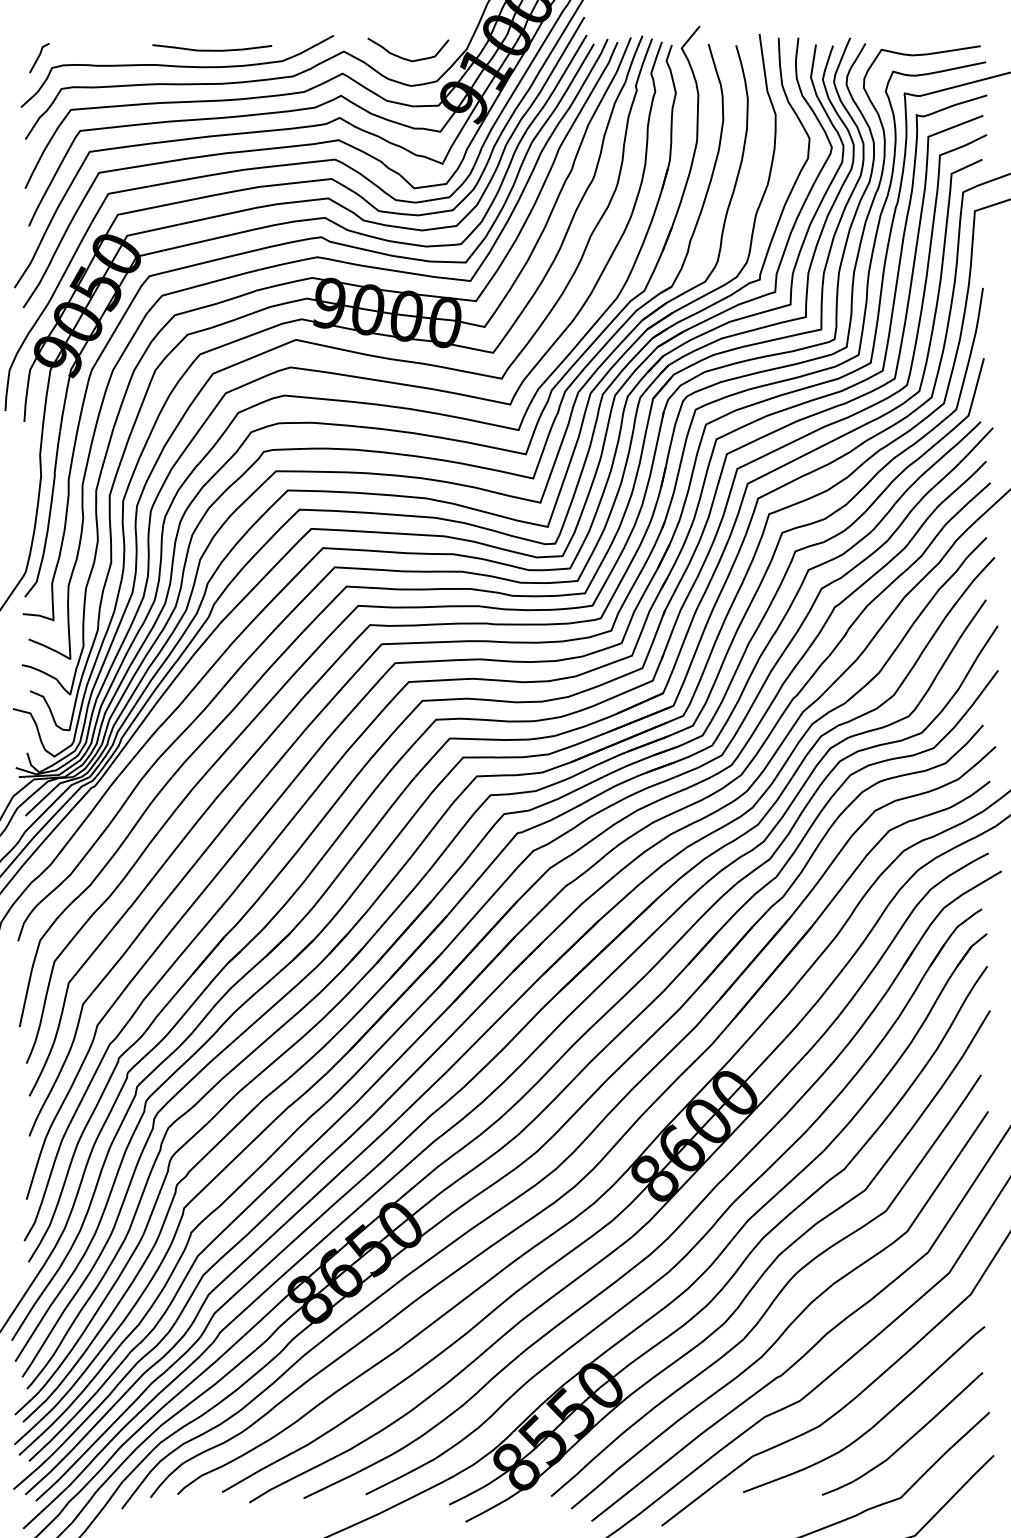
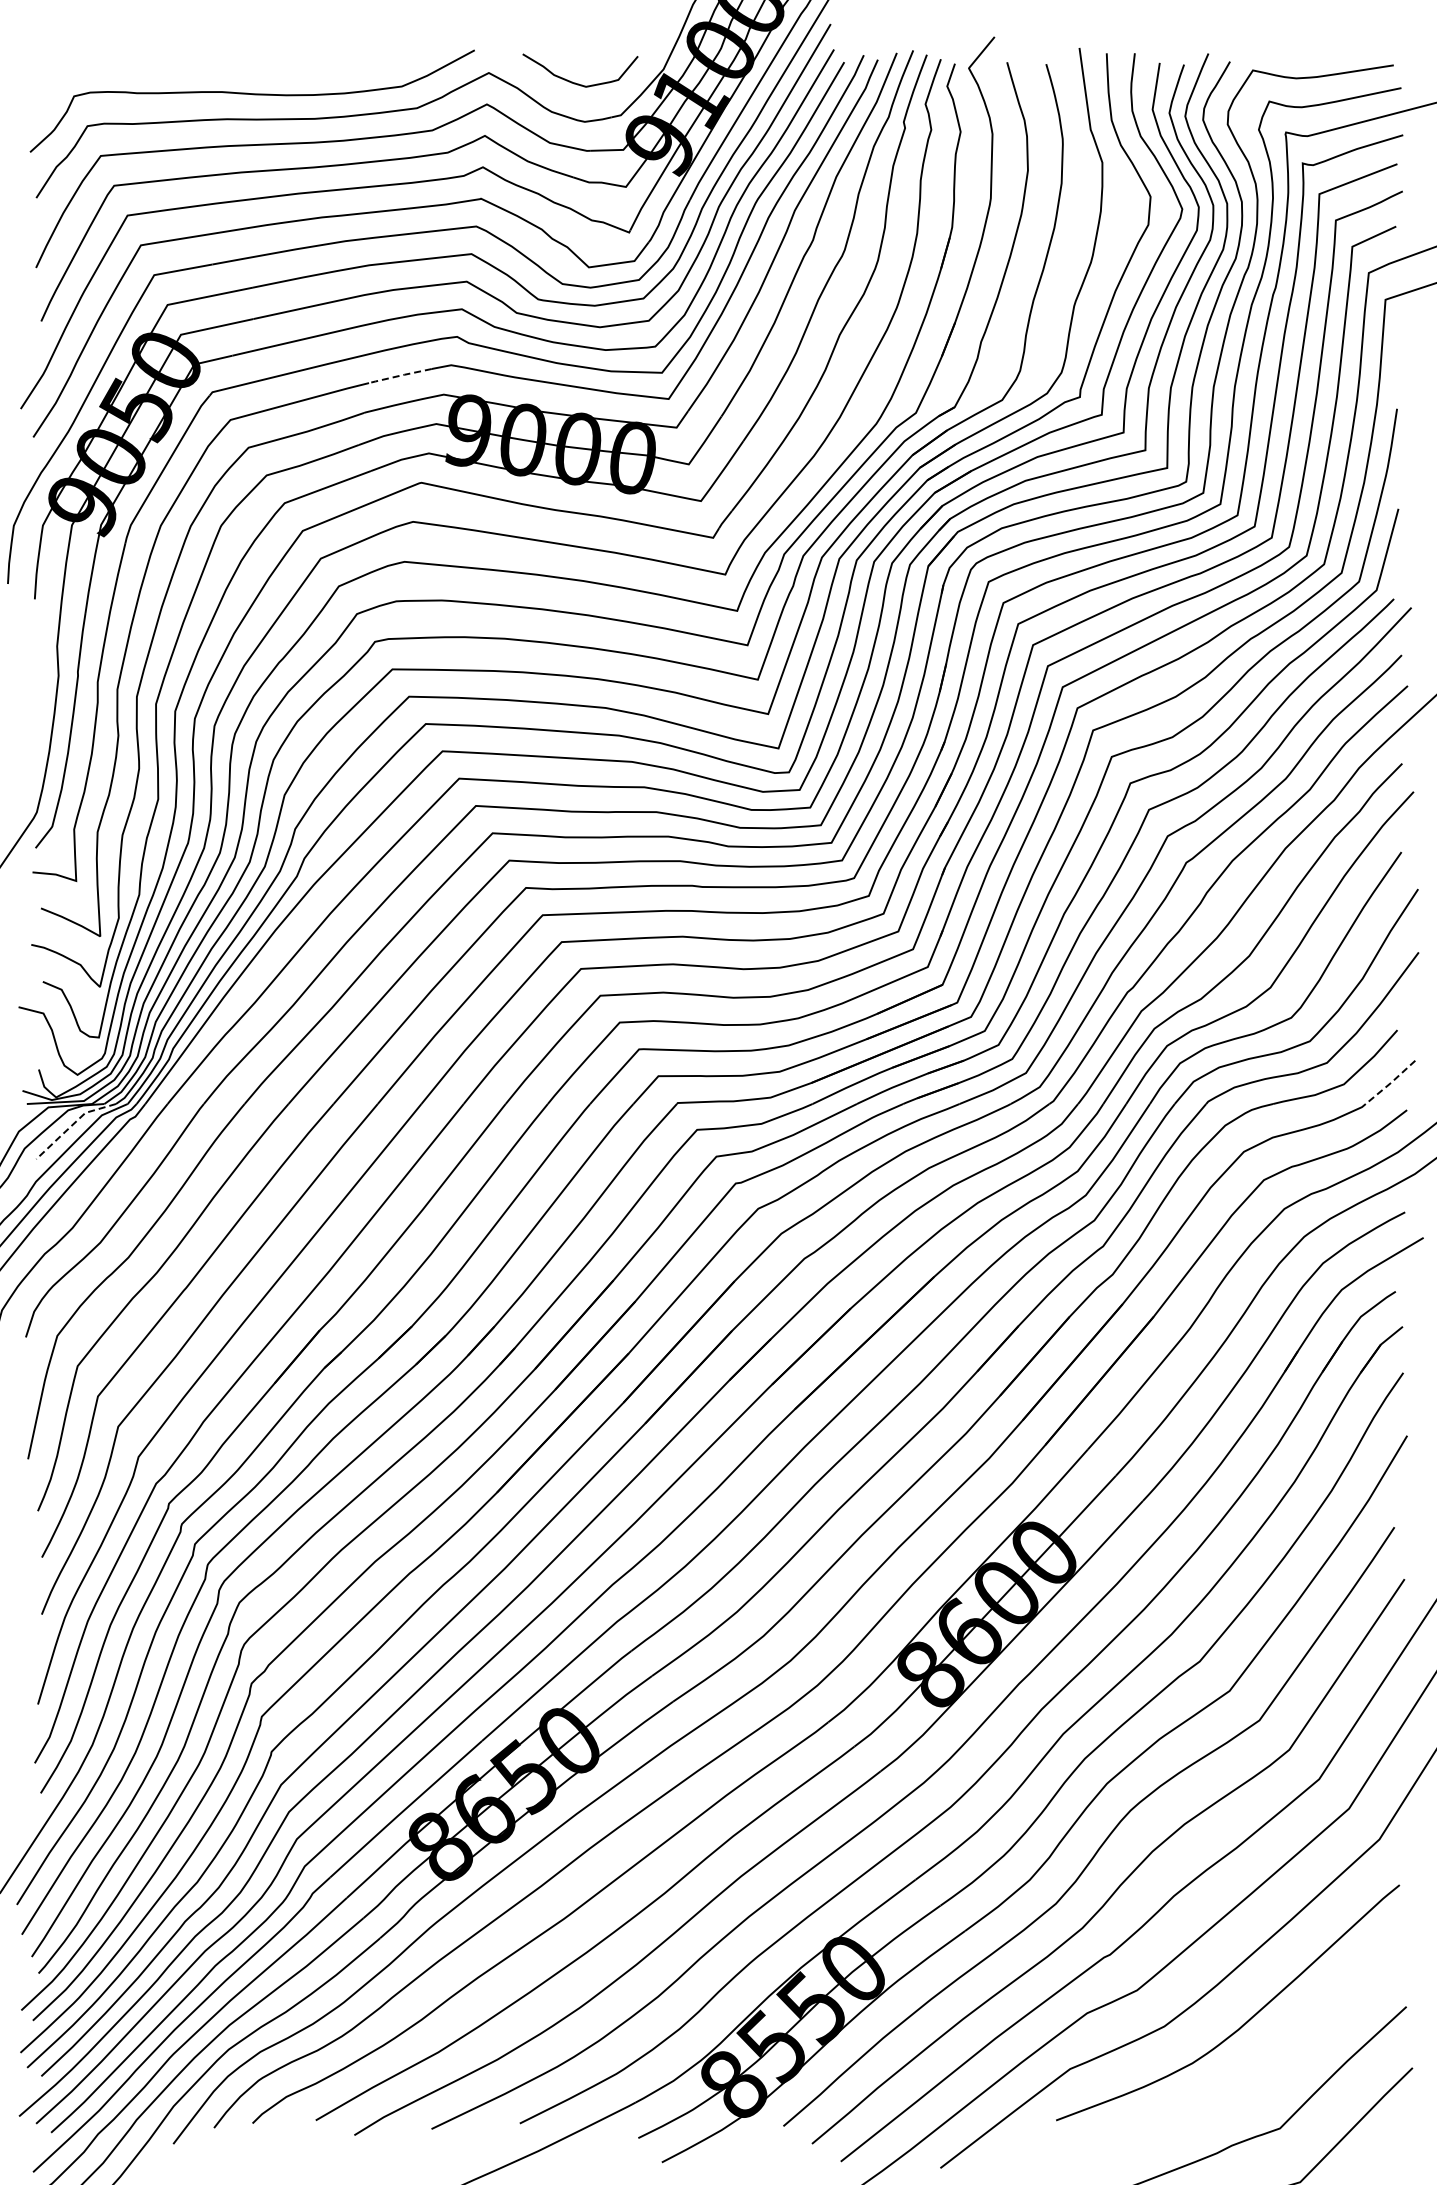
curve: (212, 49) -> (301, 70), removed
line: (38, 58) -> (55, 82), removed
line: (281, 264) -> (399, 375), solid -> dashed
line: (979, 761) -> (1391, 1082), solid -> dashed
line: (50, 792) -> (72, 1125), solid -> dashed
curve: (906, 1441) -> (1288, 2047), removed

